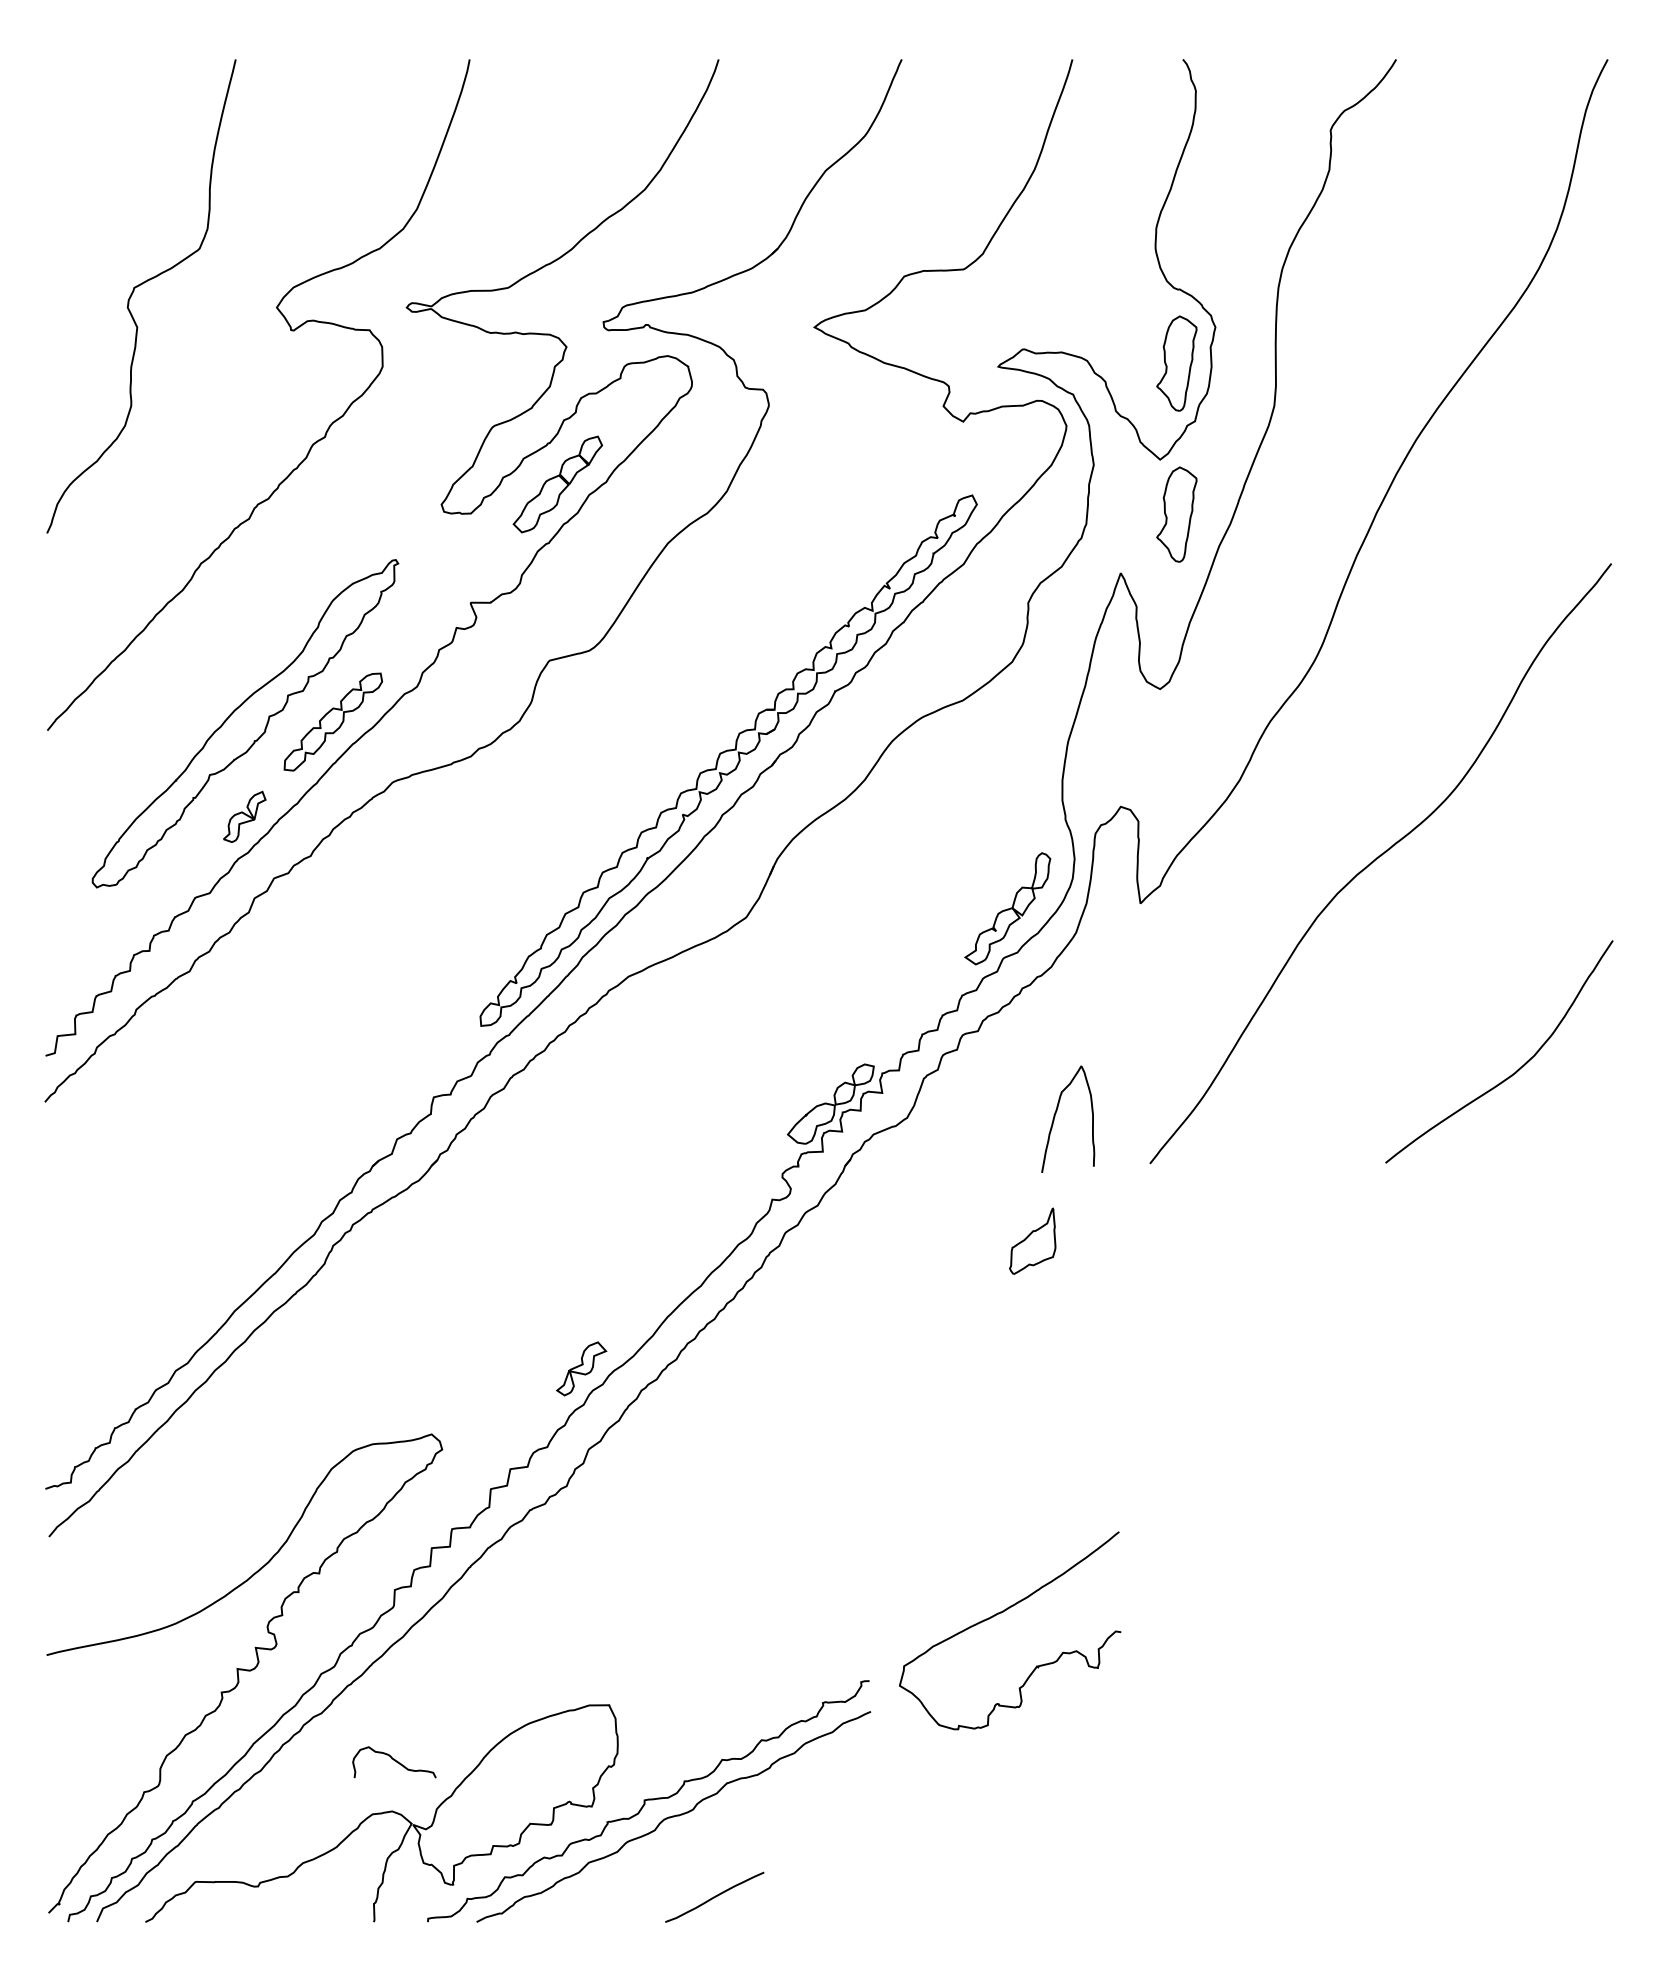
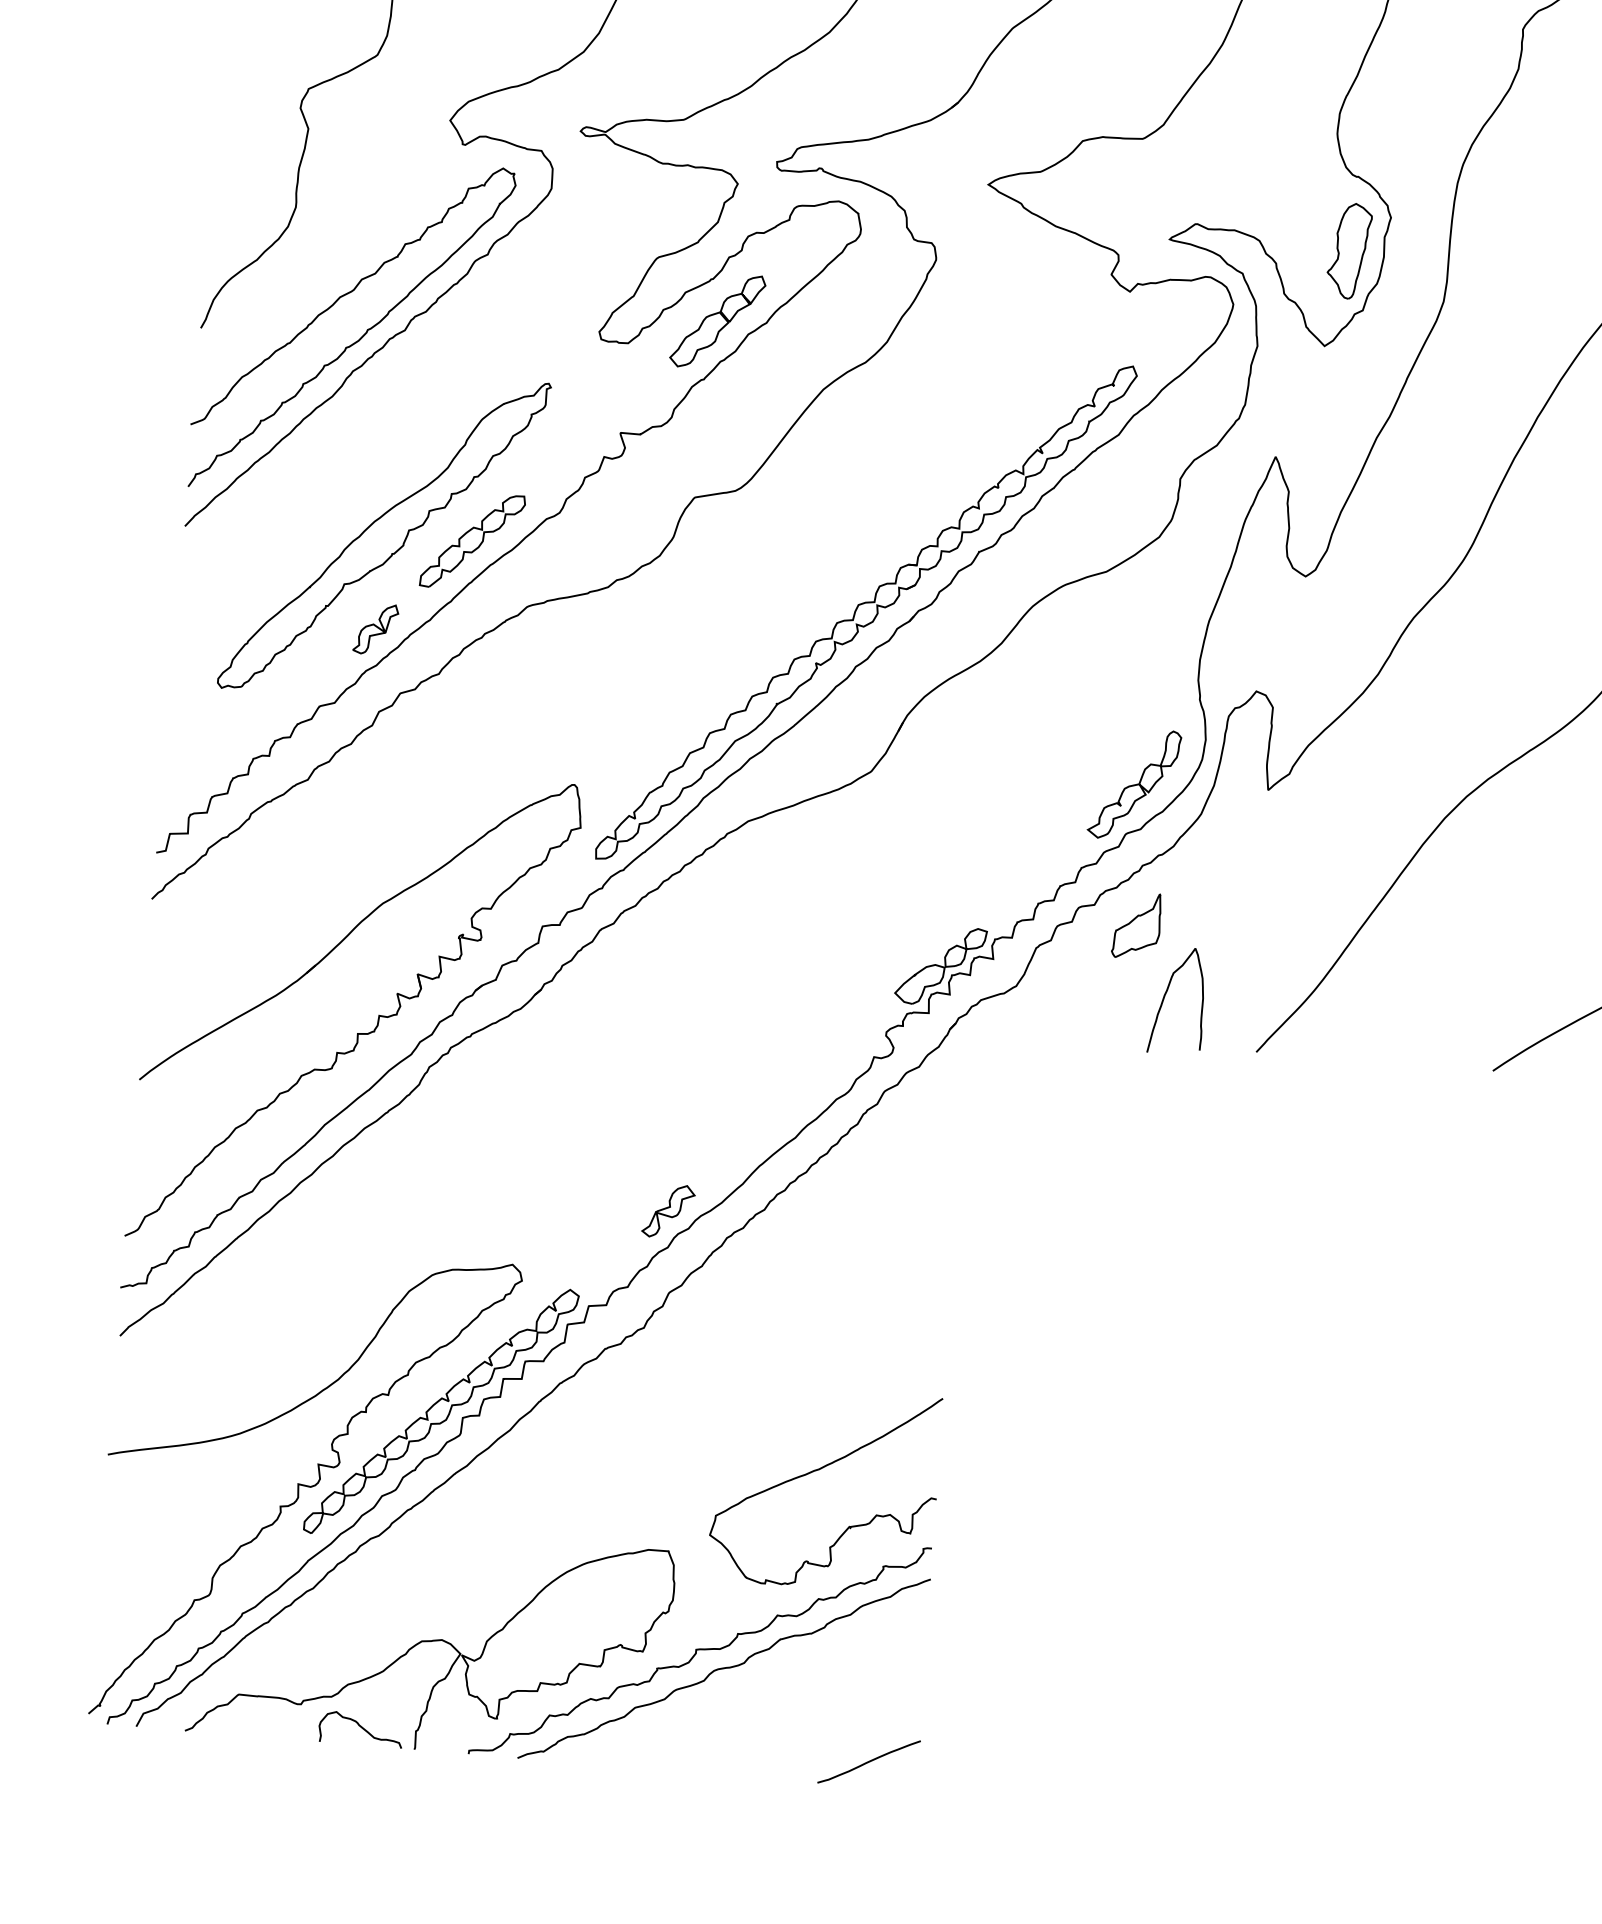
part: (1176, 514) -> (1336, 402), removed
curve: (205, 529) -> (360, 337), added
part: (259, 1217) -> (357, 1032), added
part: (1032, 1240) -> (1136, 924), moved
part: (372, 1585) -> (440, 1411), added
curve: (1001, 1613) -> (818, 1470), moved
curve: (394, 1761) -> (361, 1728), moved
curve: (714, 1896) -> (868, 1761), moved

